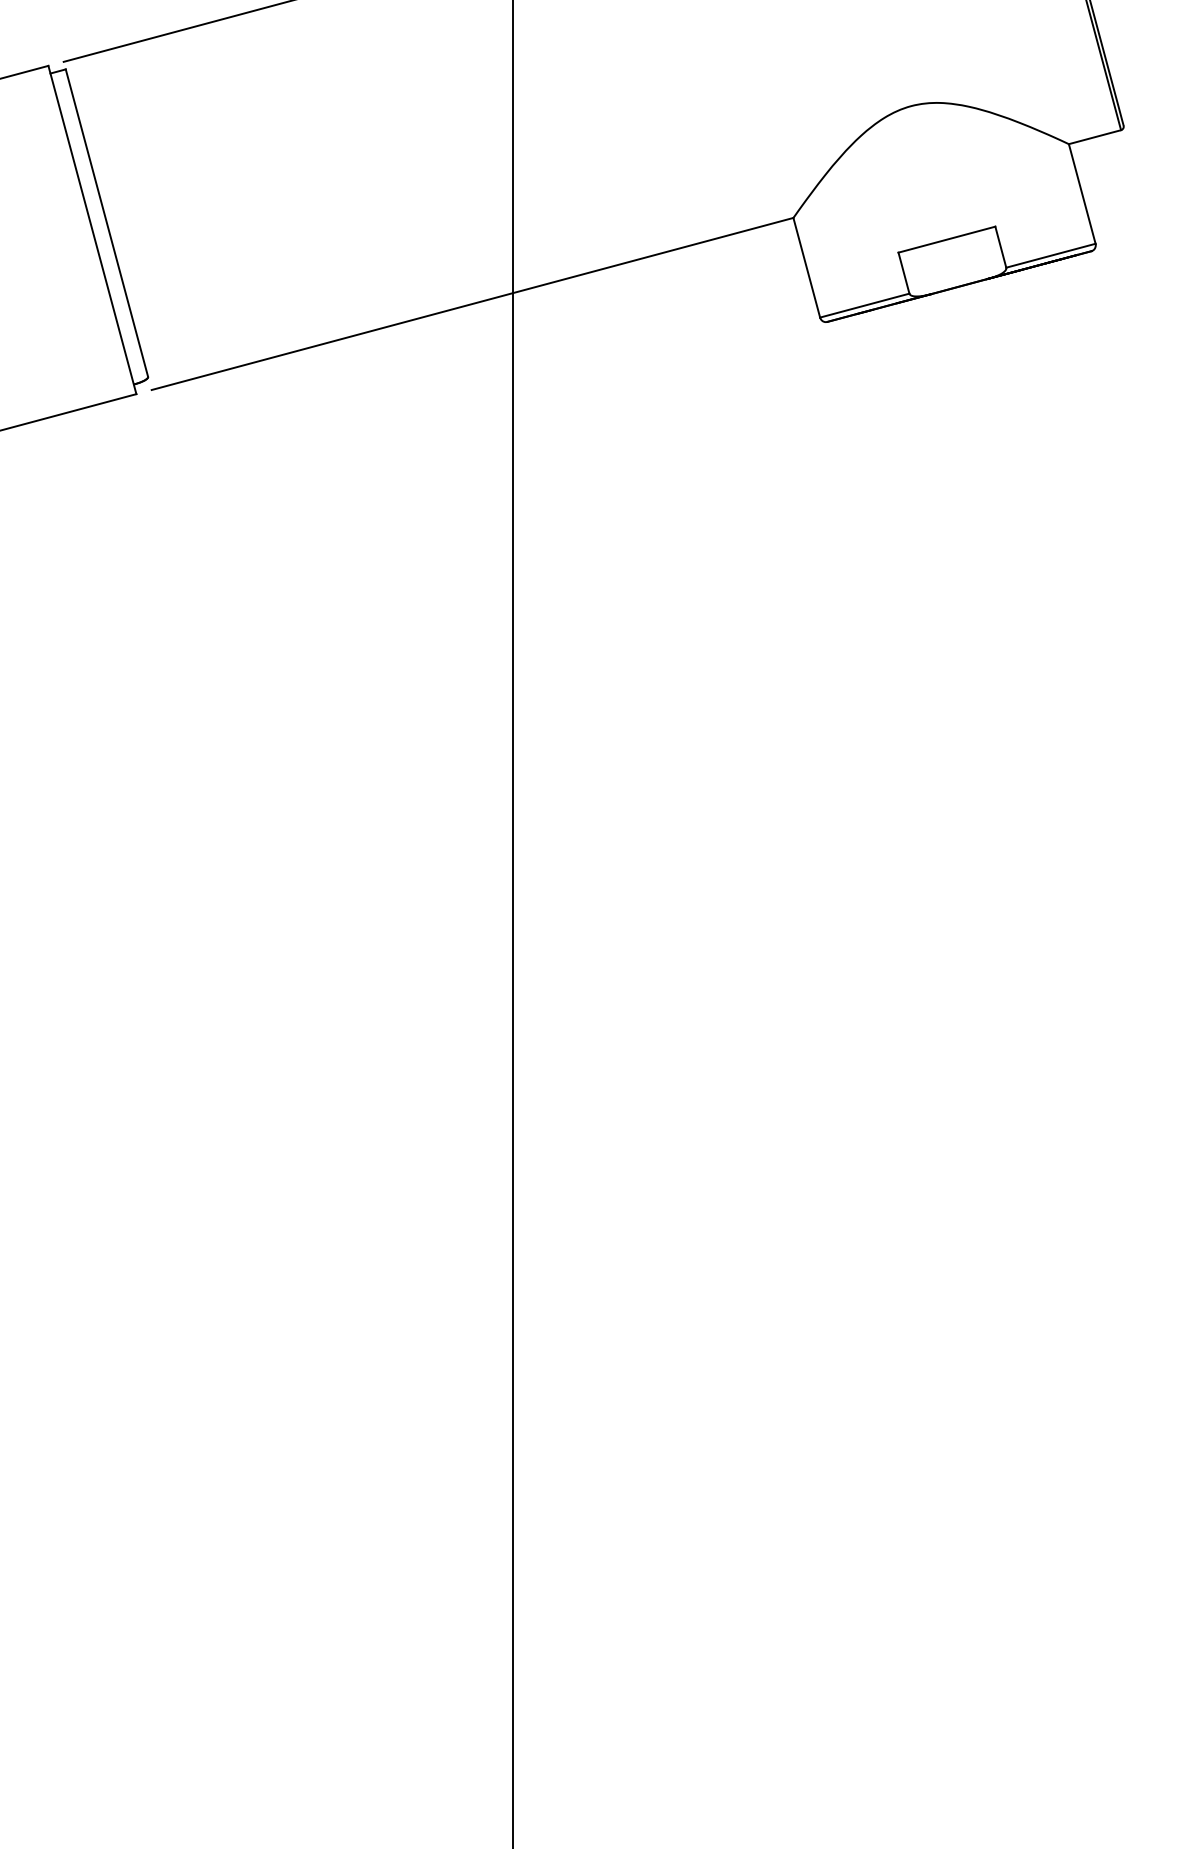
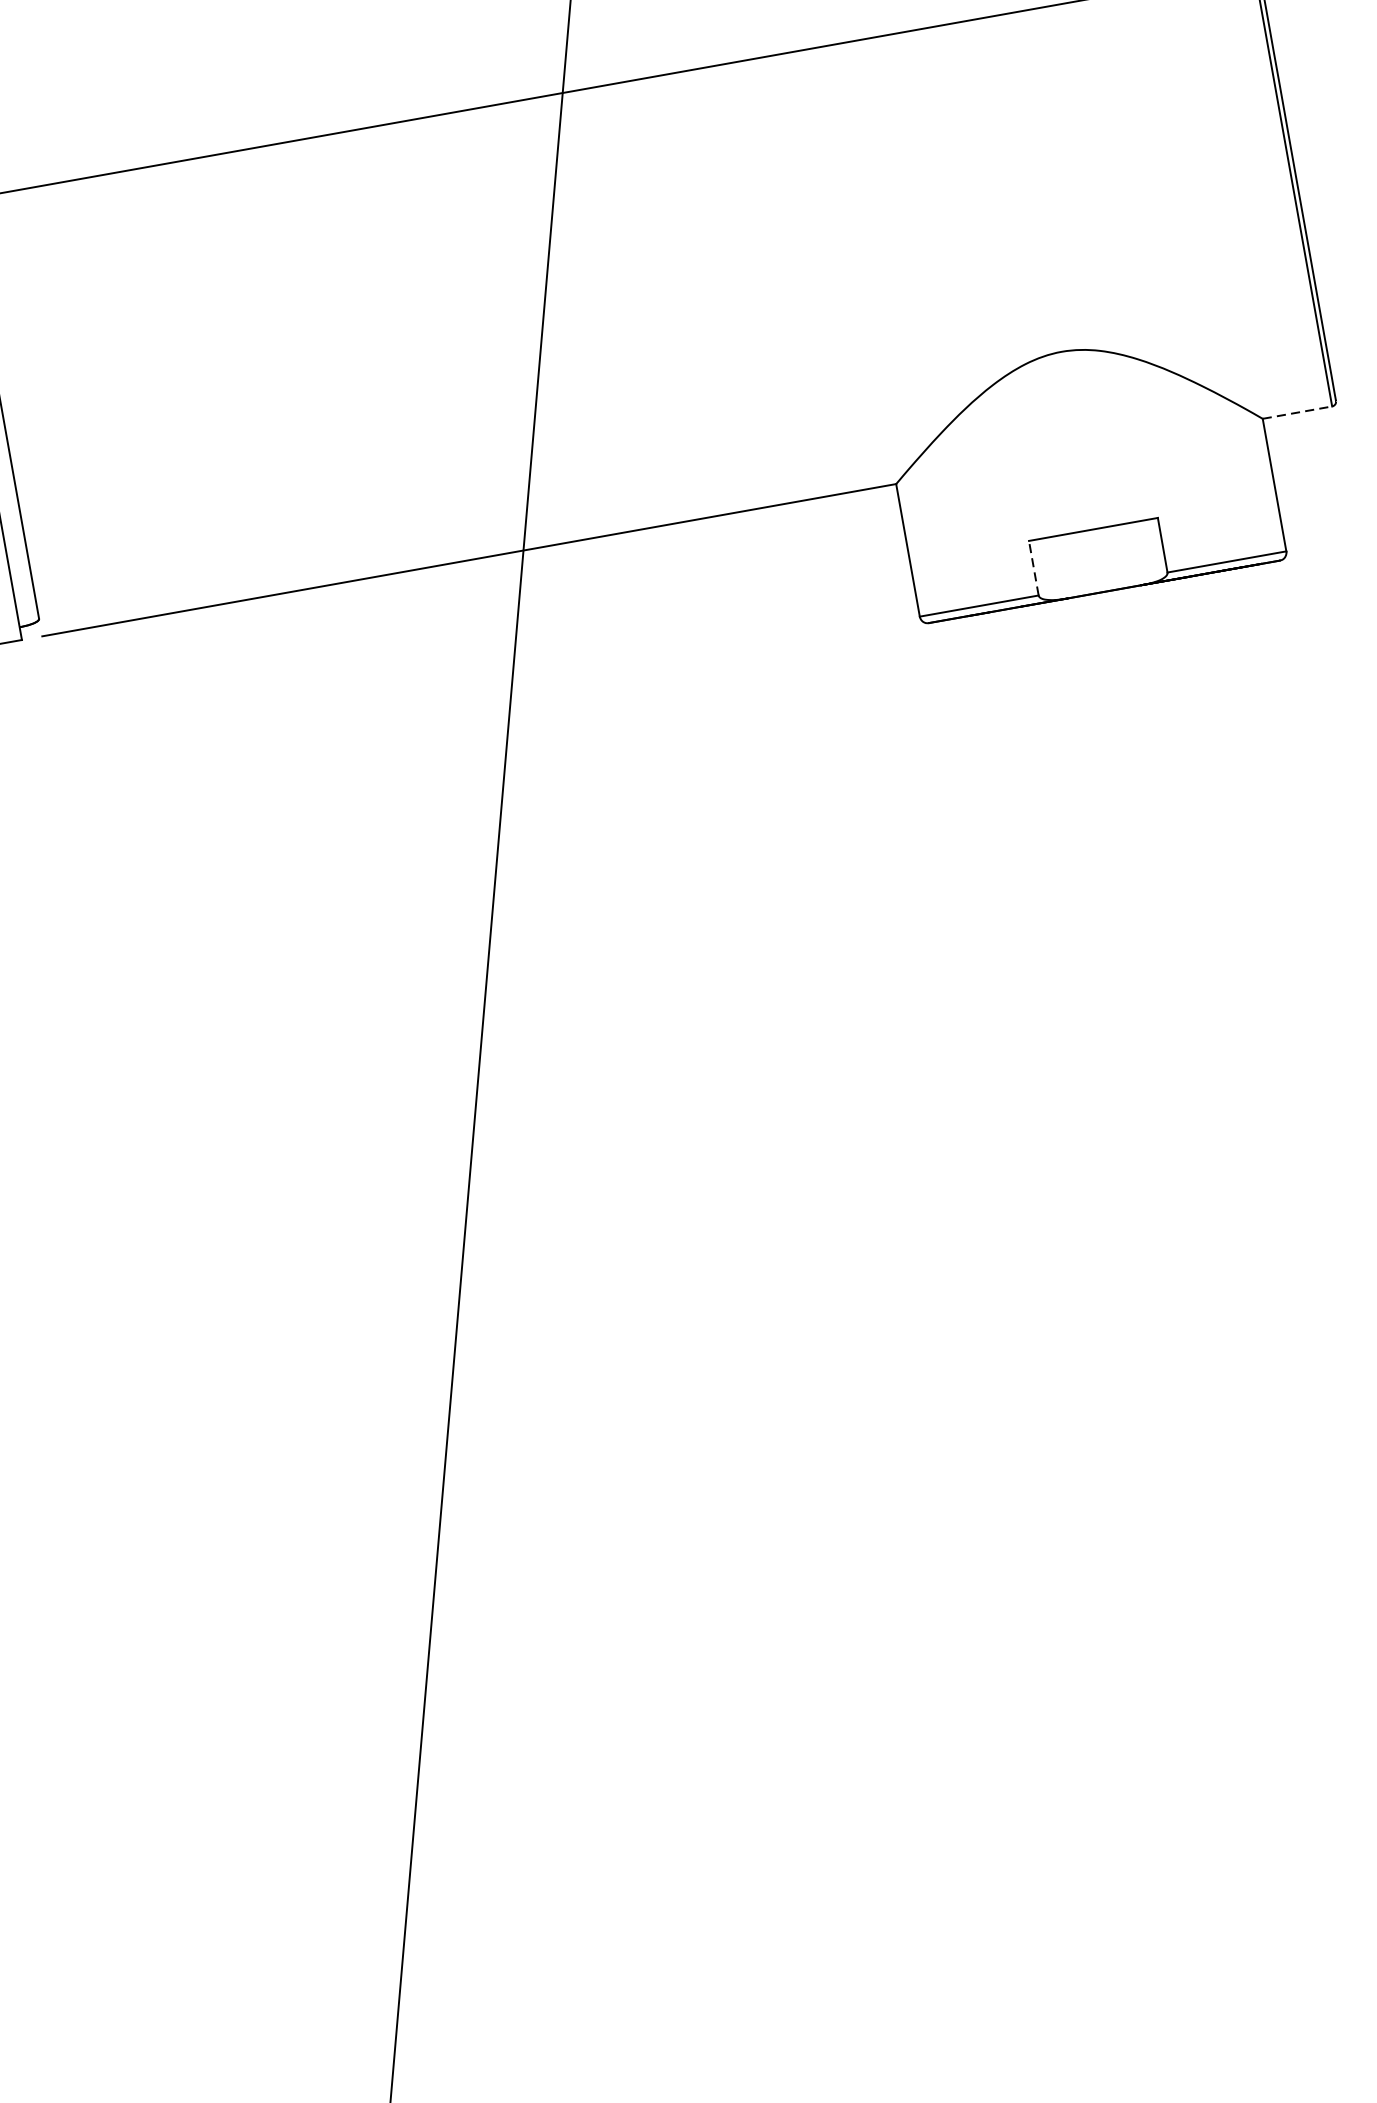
line: (1095, 137) -> (1298, 413), solid -> dashed
line: (903, 272) -> (1033, 567), solid -> dashed

